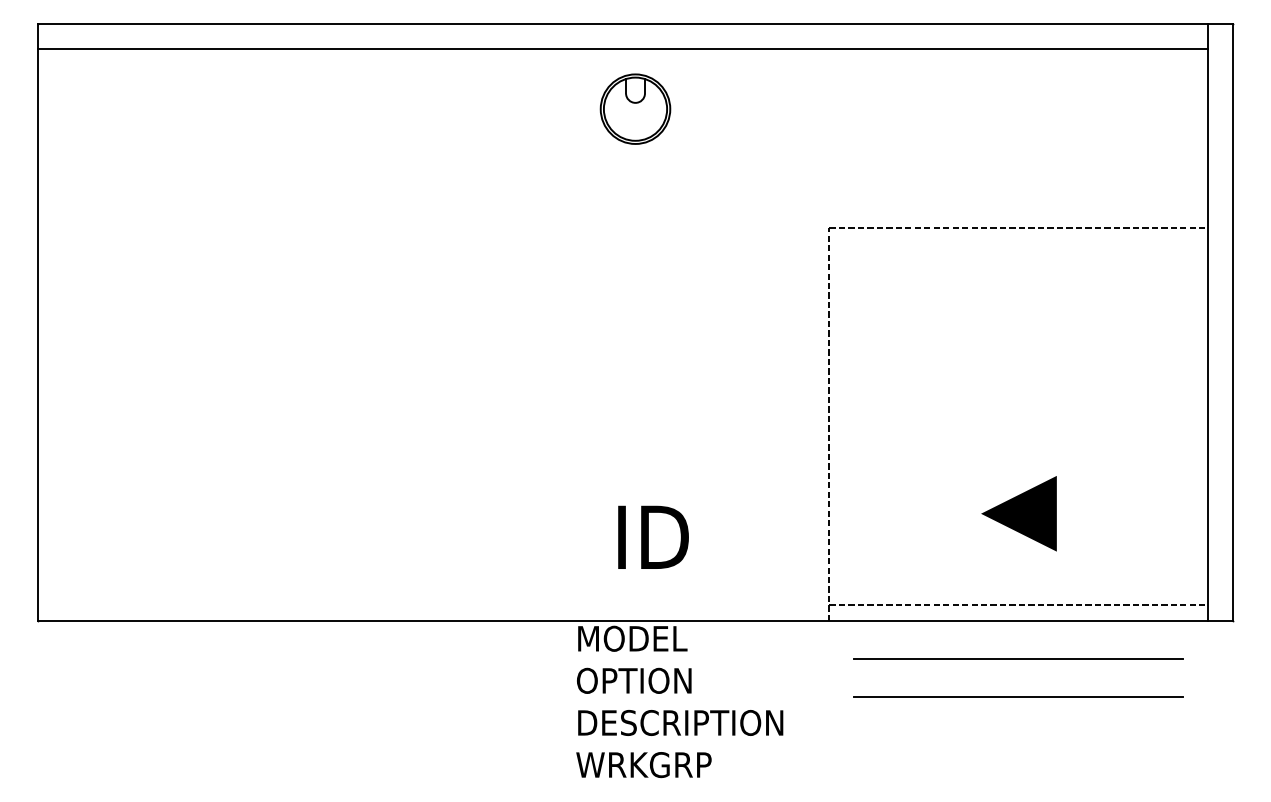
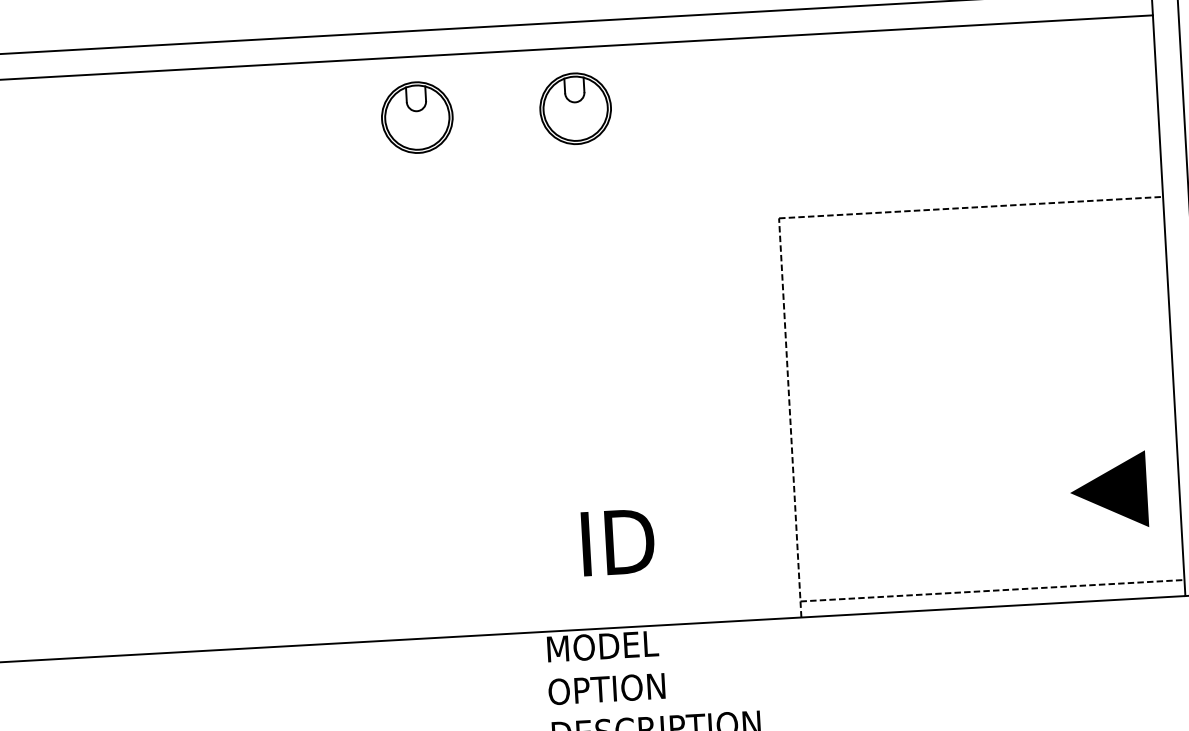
part: (479, 108) -> (417, 116), added
line: (1018, 513) -> (1108, 490), moved
line: (1018, 659) -> (995, 645), removed
line: (1018, 697) -> (997, 684), removed

